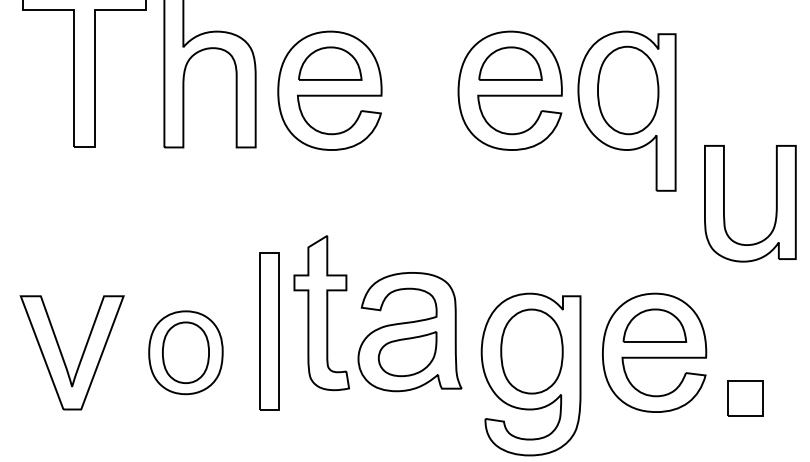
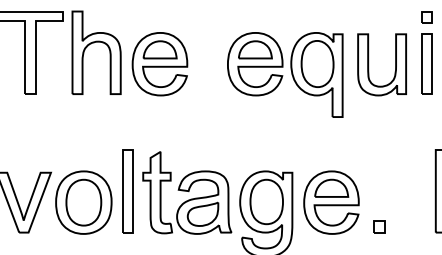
part: (726, 203) -> (369, 64), moved
part: (378, 312) -> (187, 192), moved
part: (185, 352) -> (83, 202), size x1.43
part: (745, 397) -> (379, 226), size x0.62

